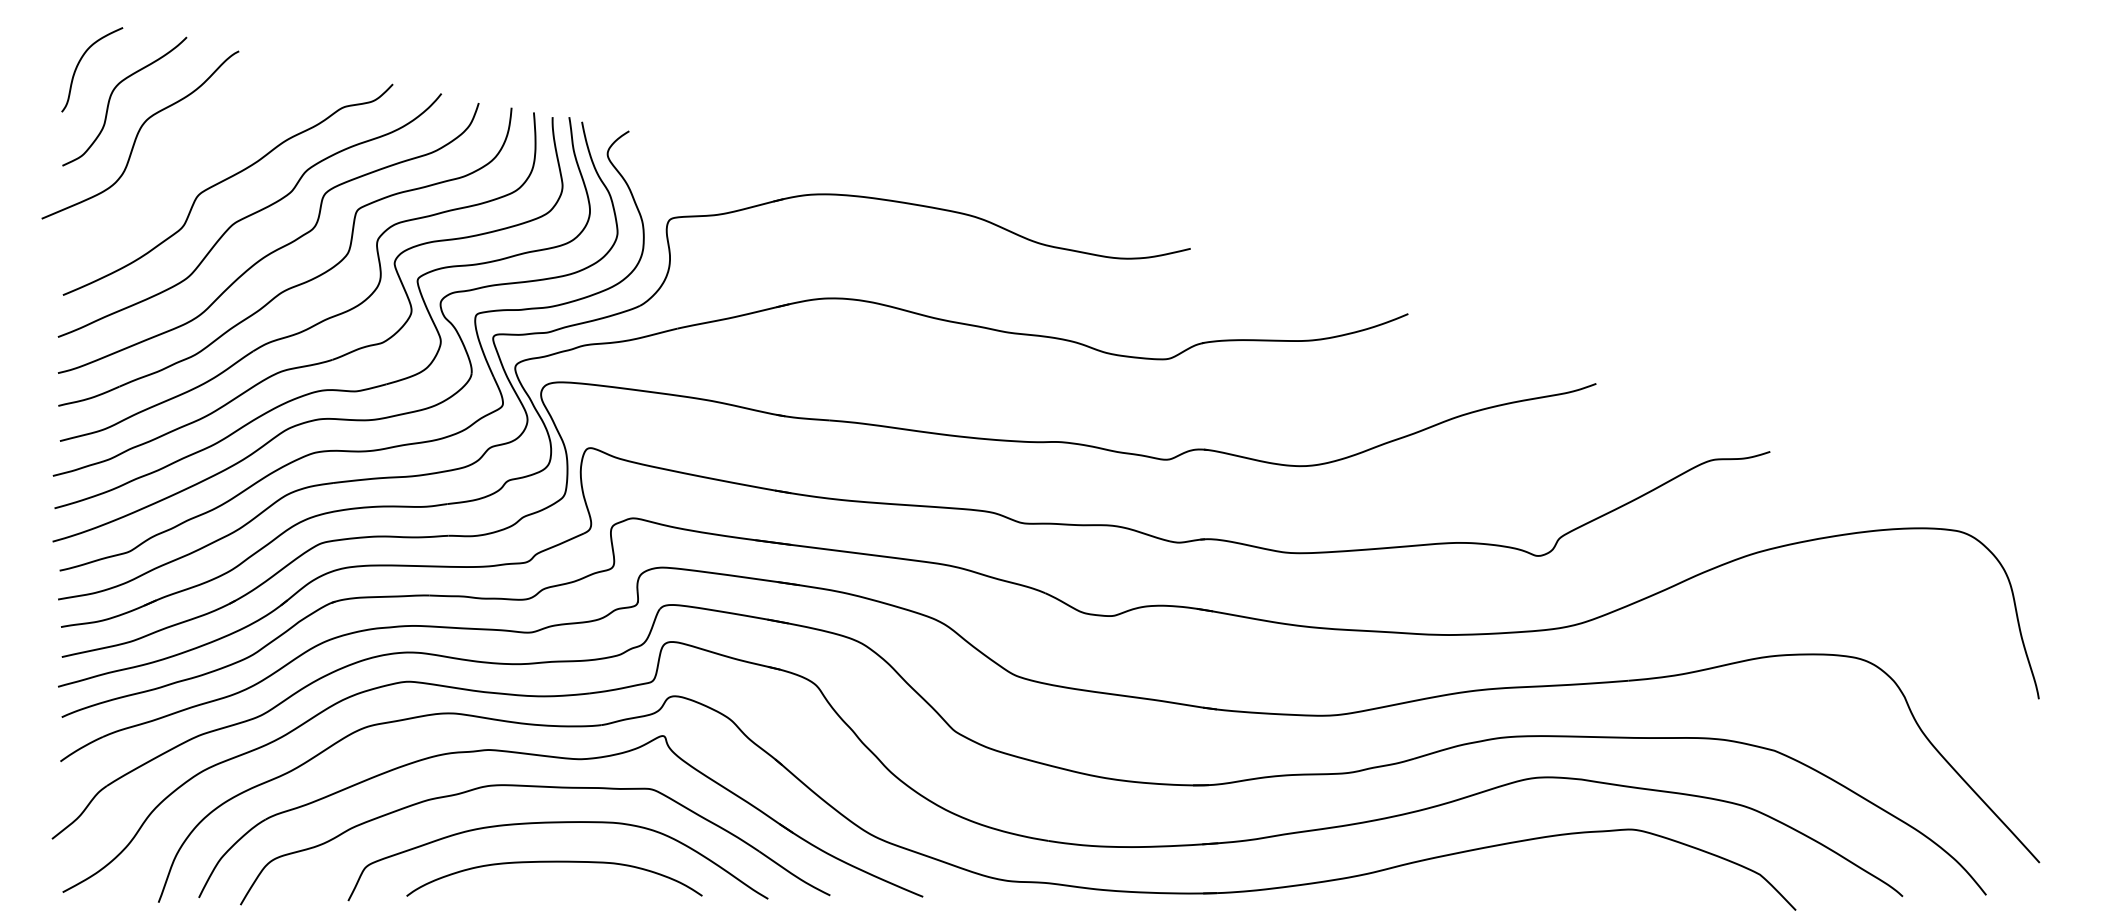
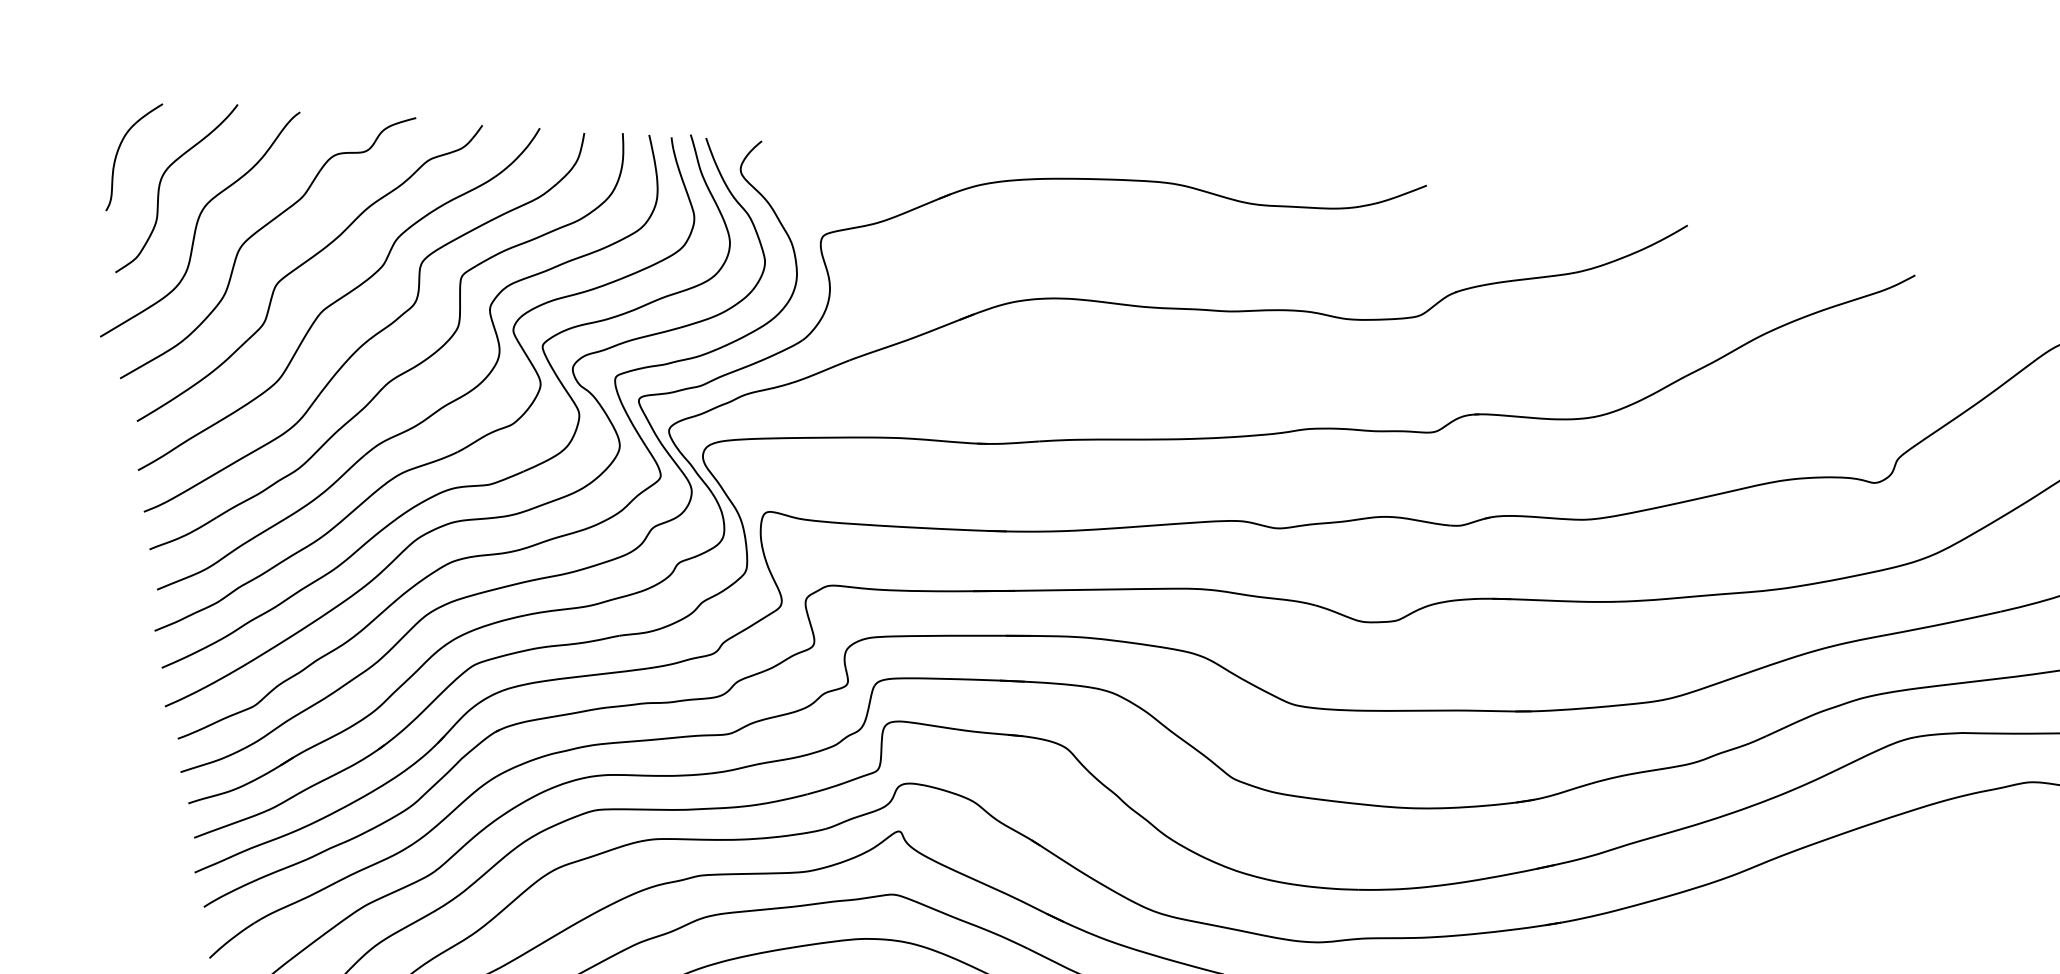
curve: (187, 149) -> (256, 233), added

